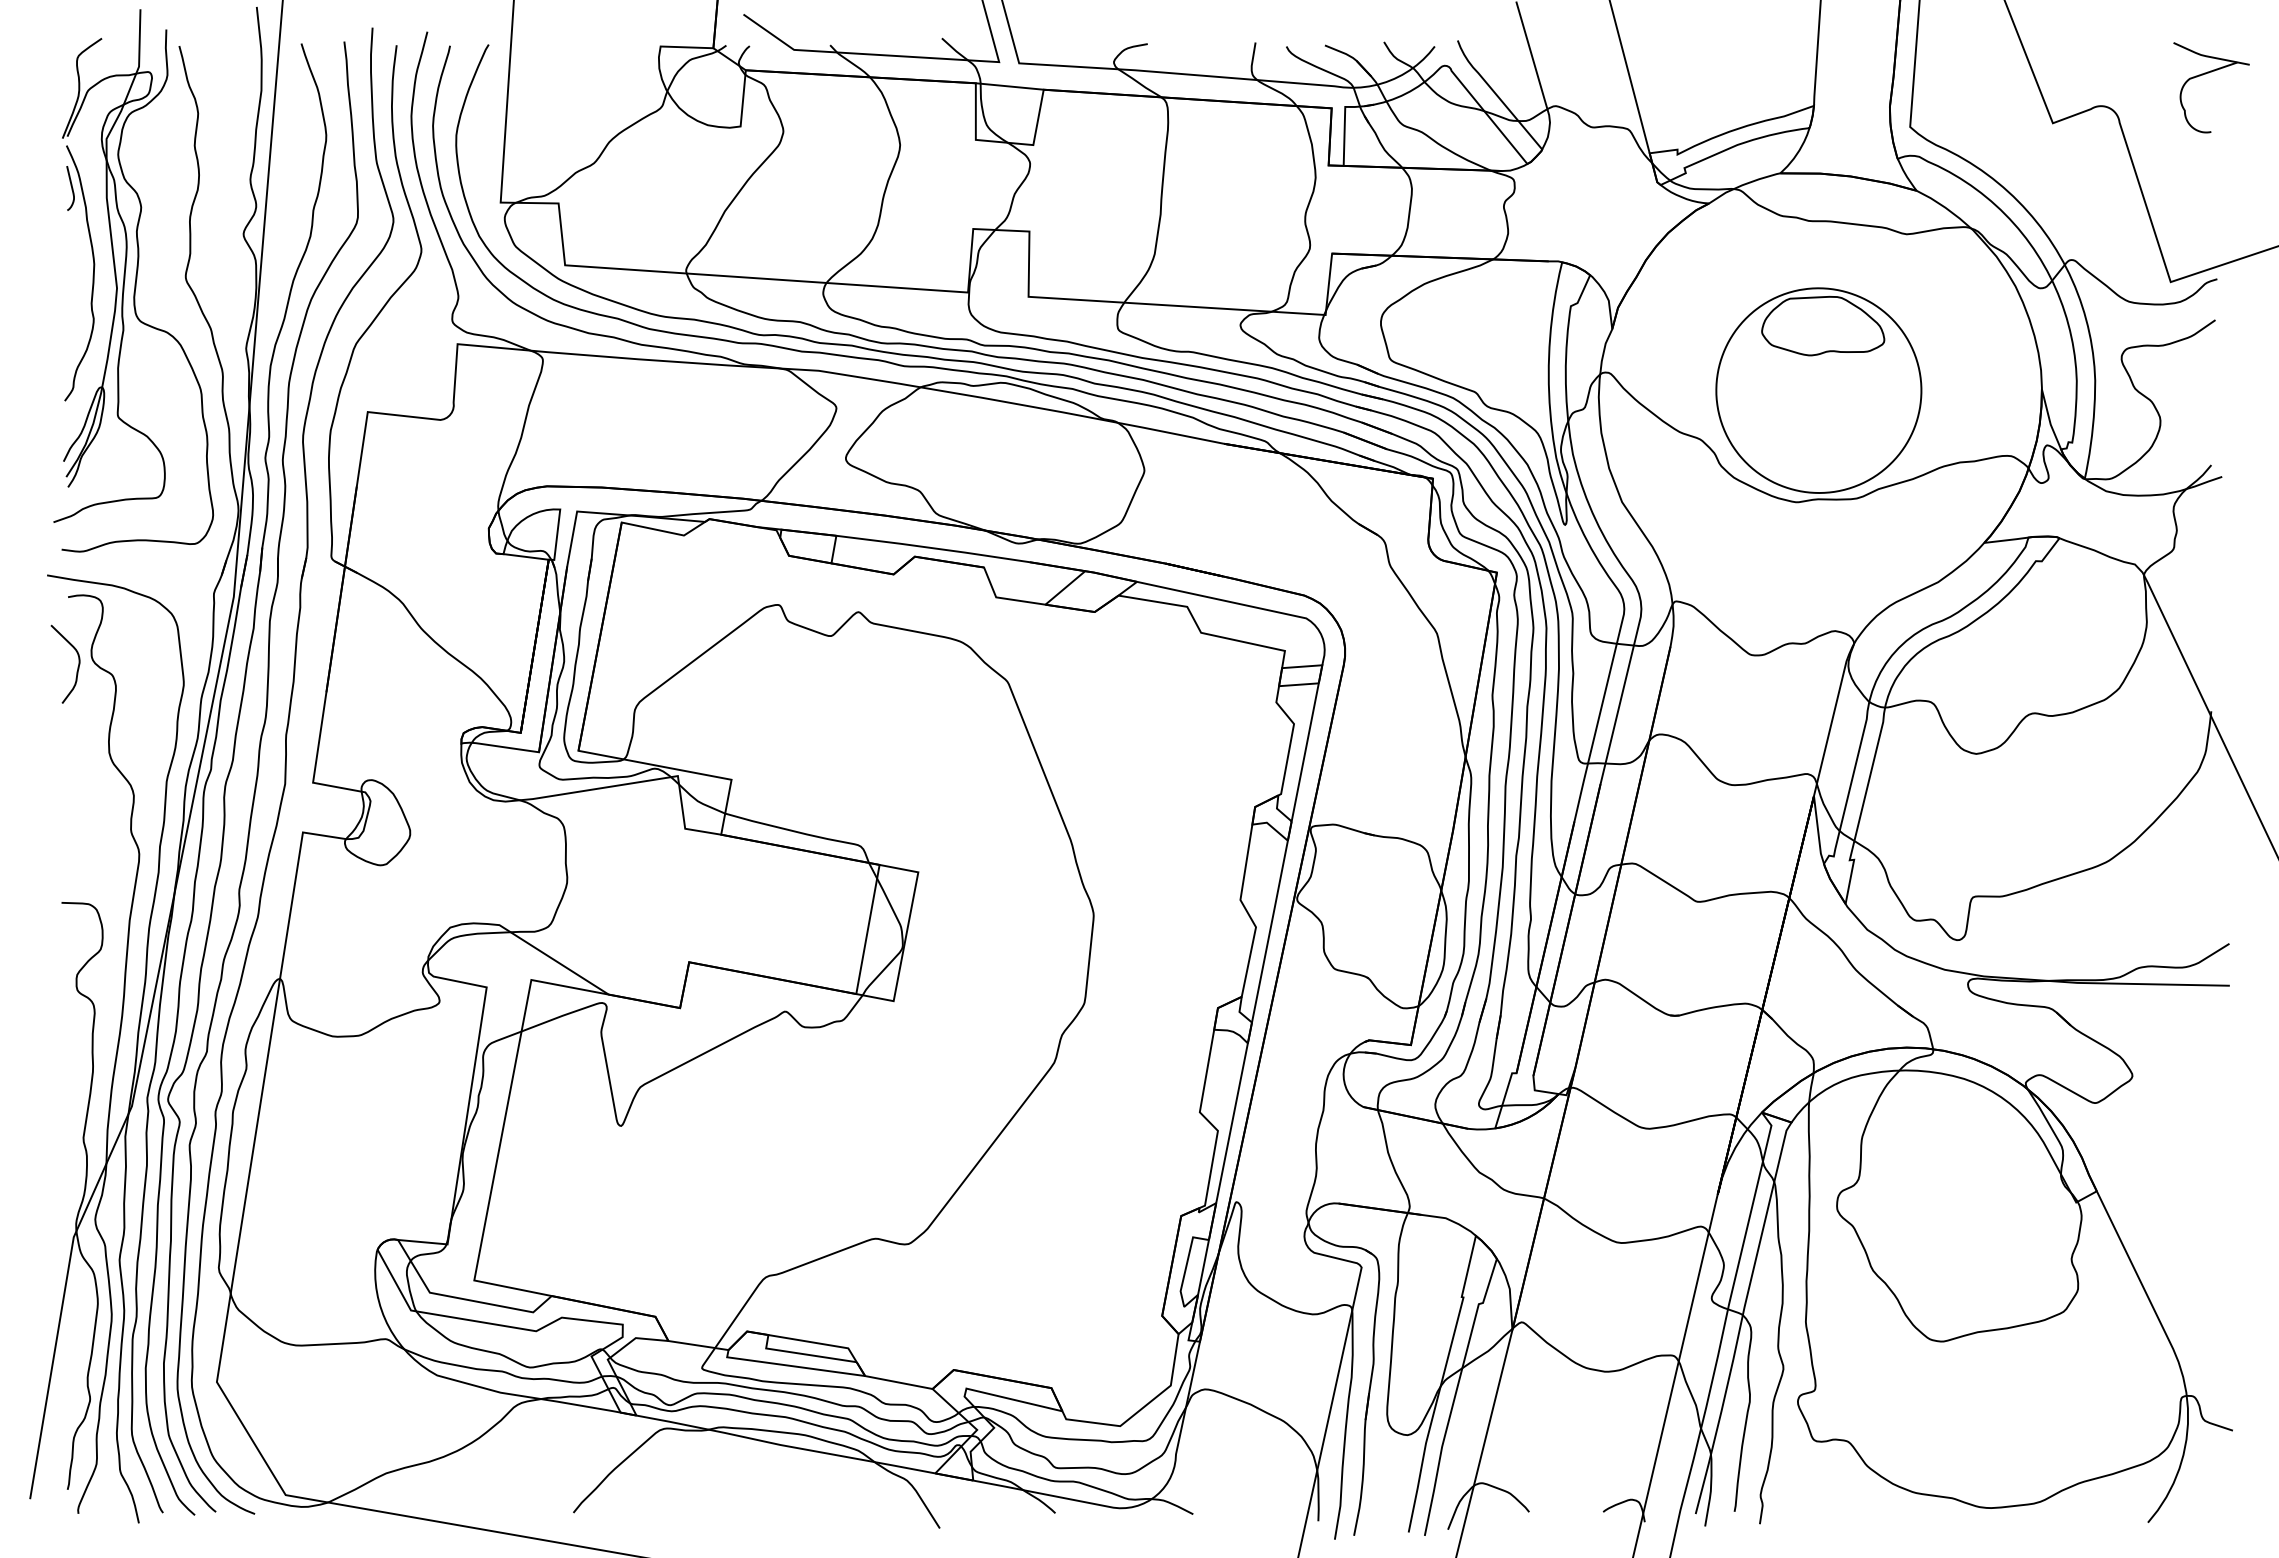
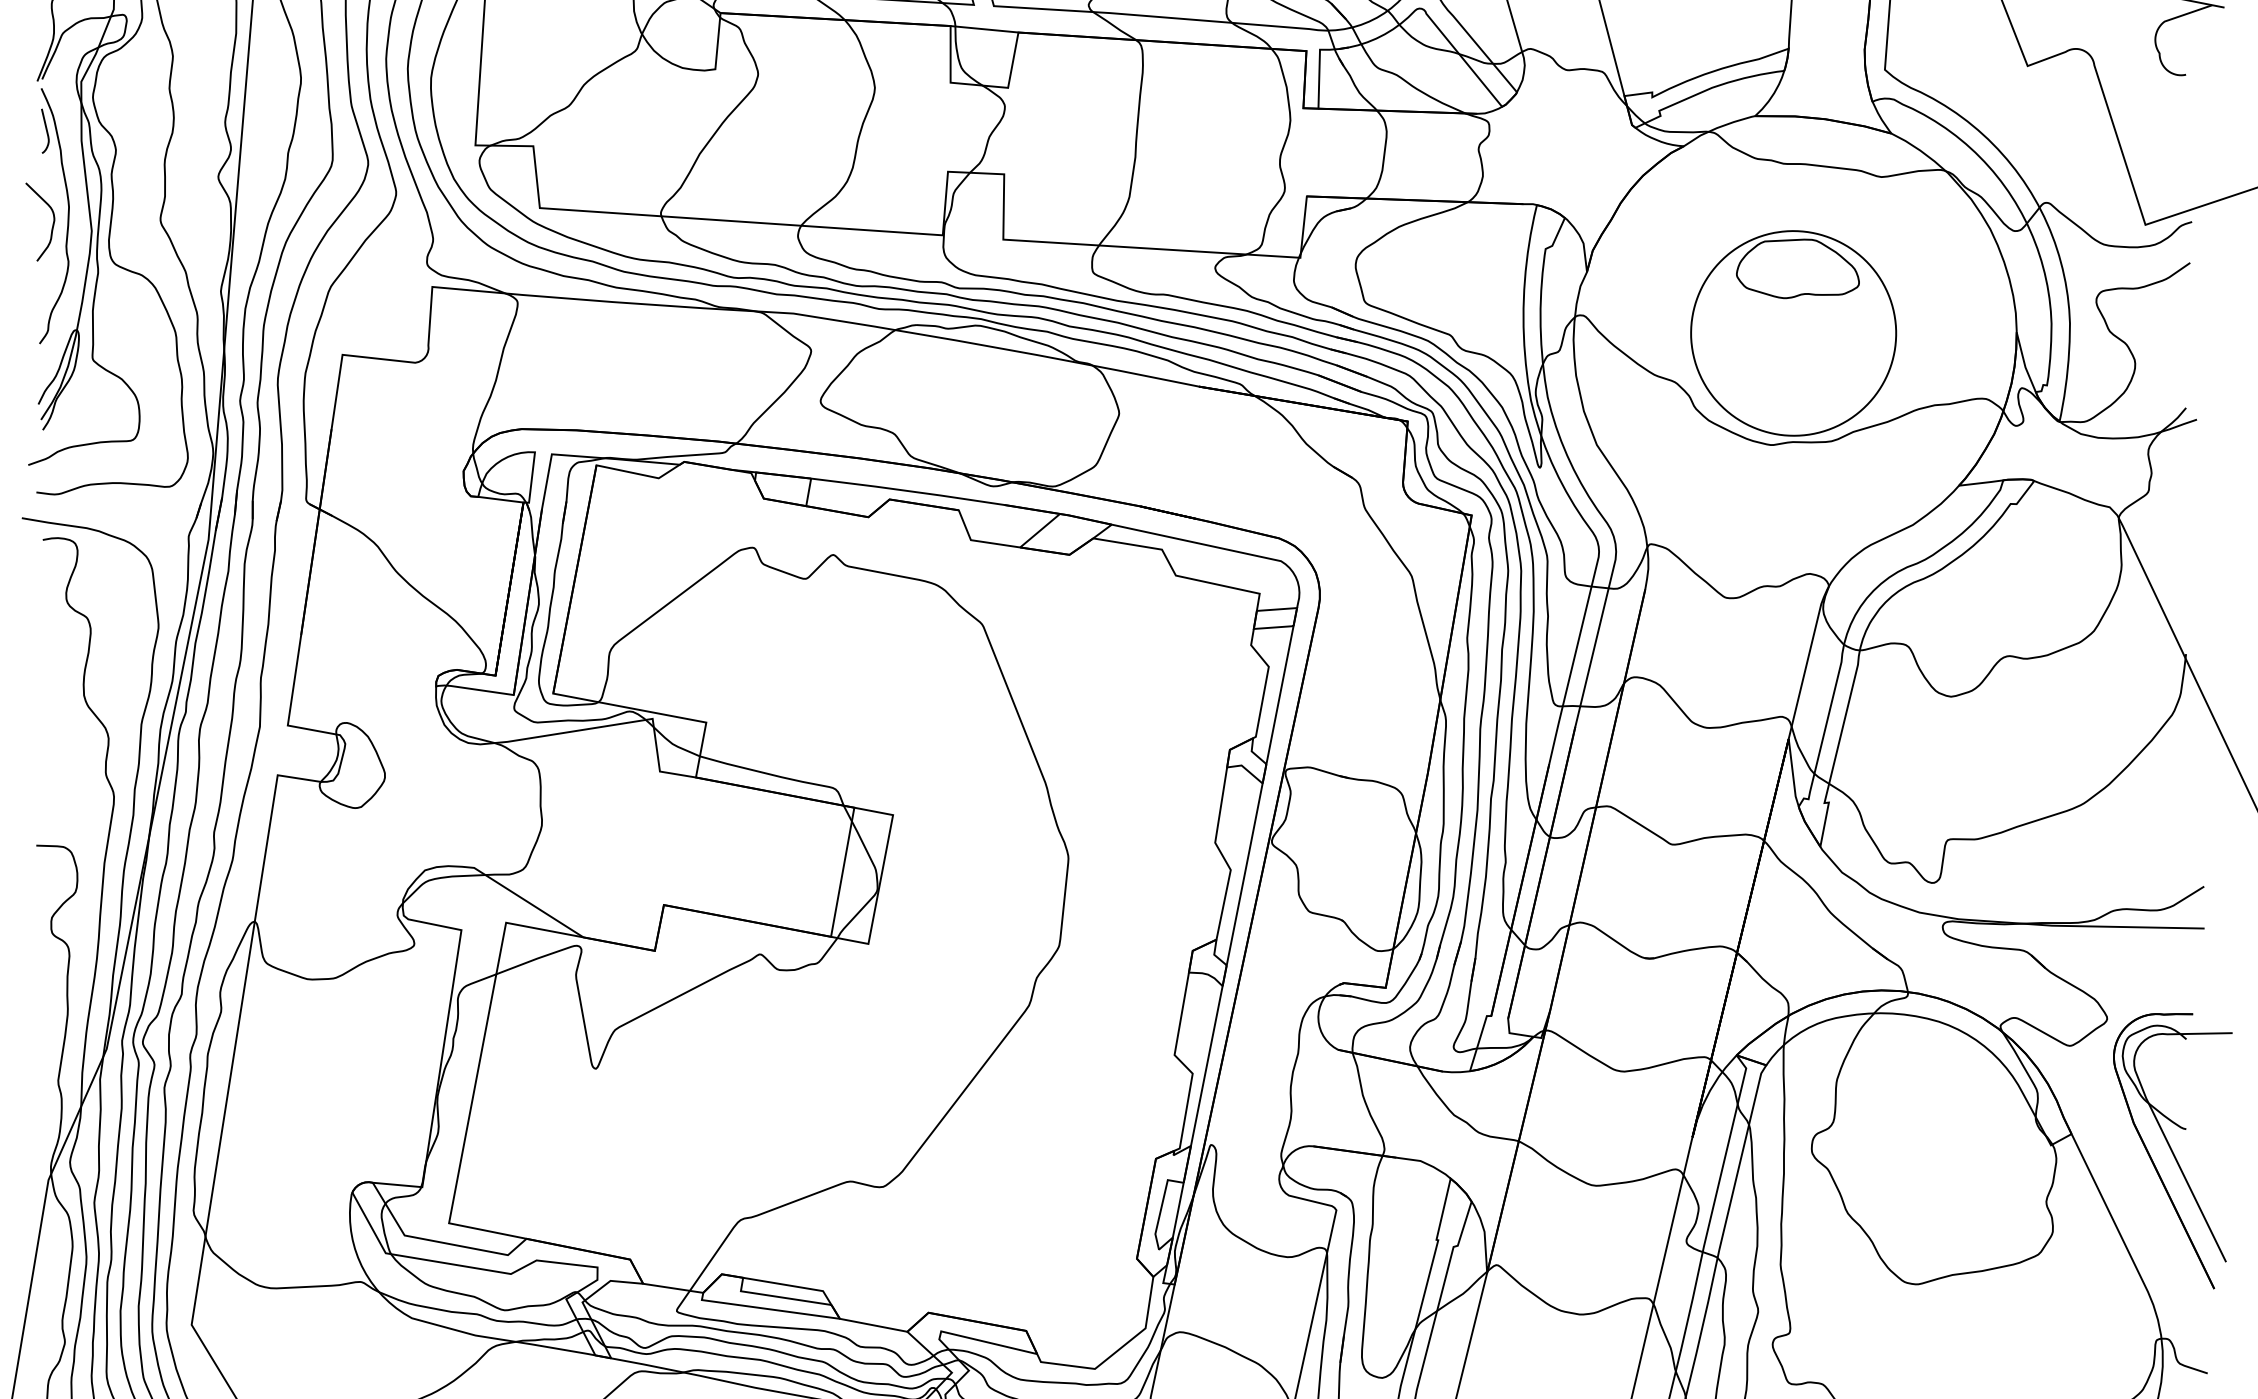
curve: (77, 666) -> (52, 224), moved
part: (2197, 1208) -> (2172, 1151), added

